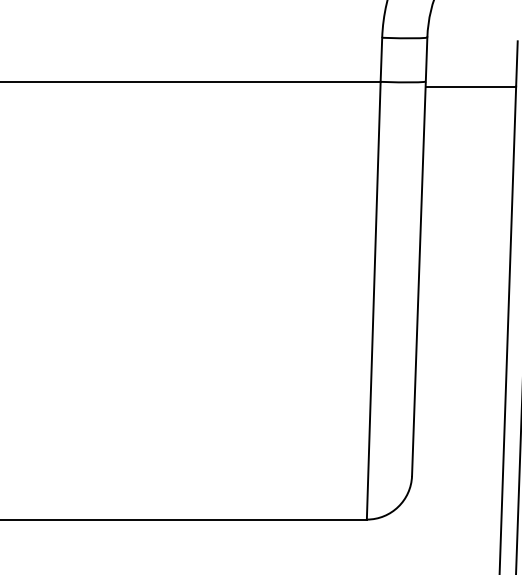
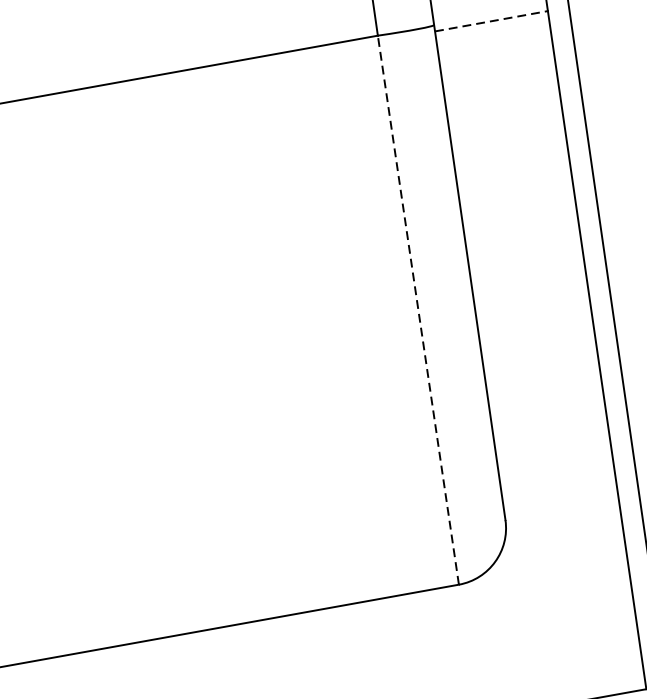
line: (471, 86) -> (492, 21), solid -> dashed
line: (373, 300) -> (418, 309), solid -> dashed

